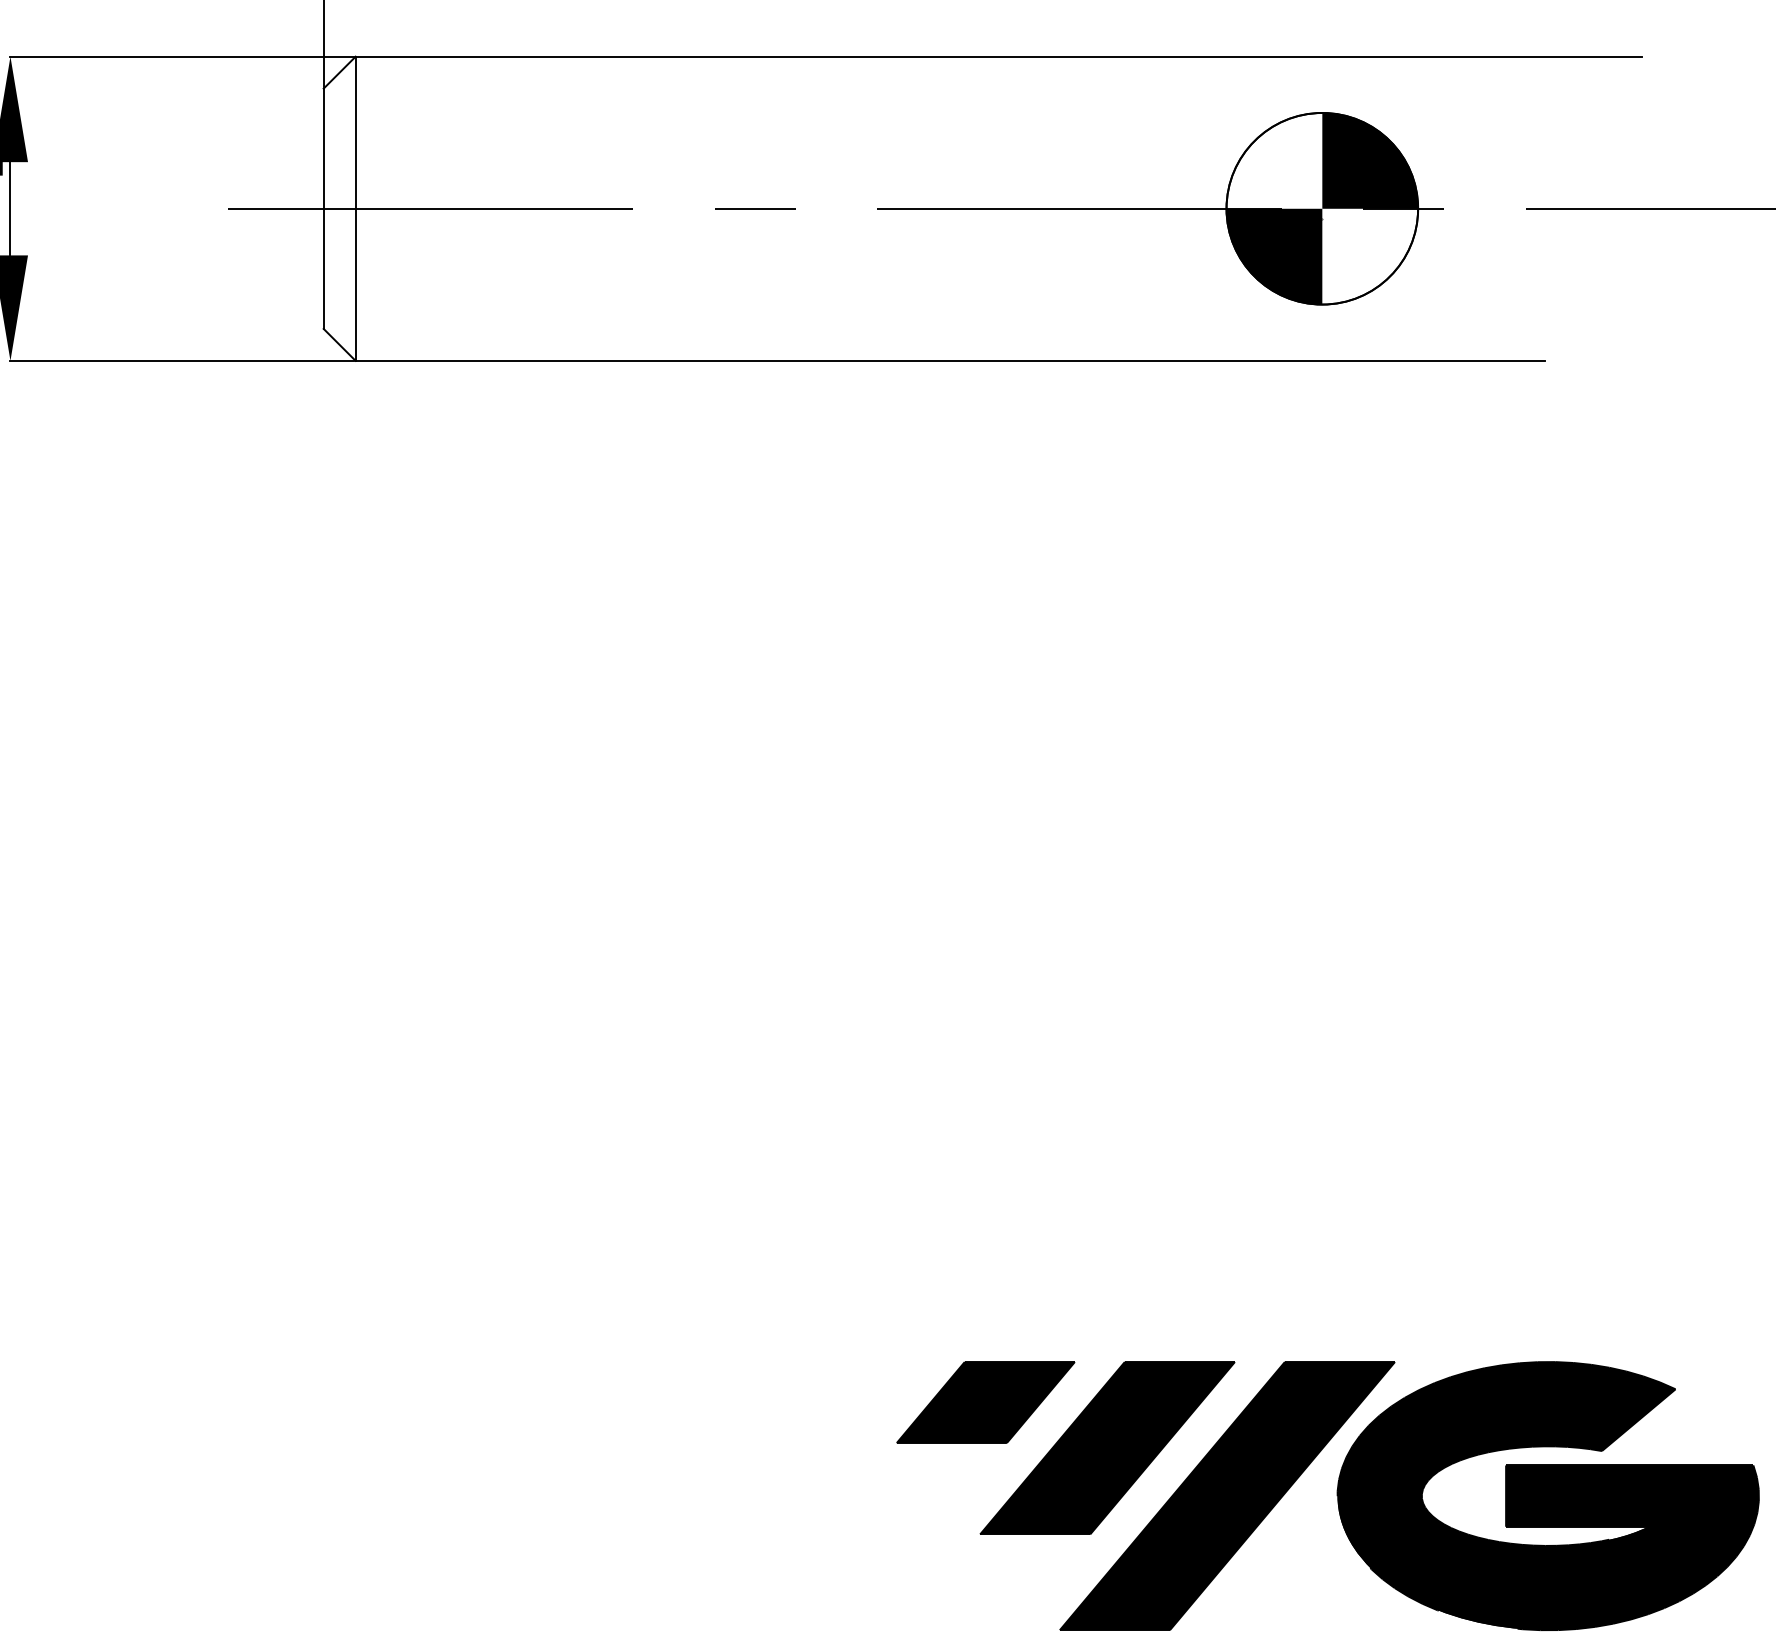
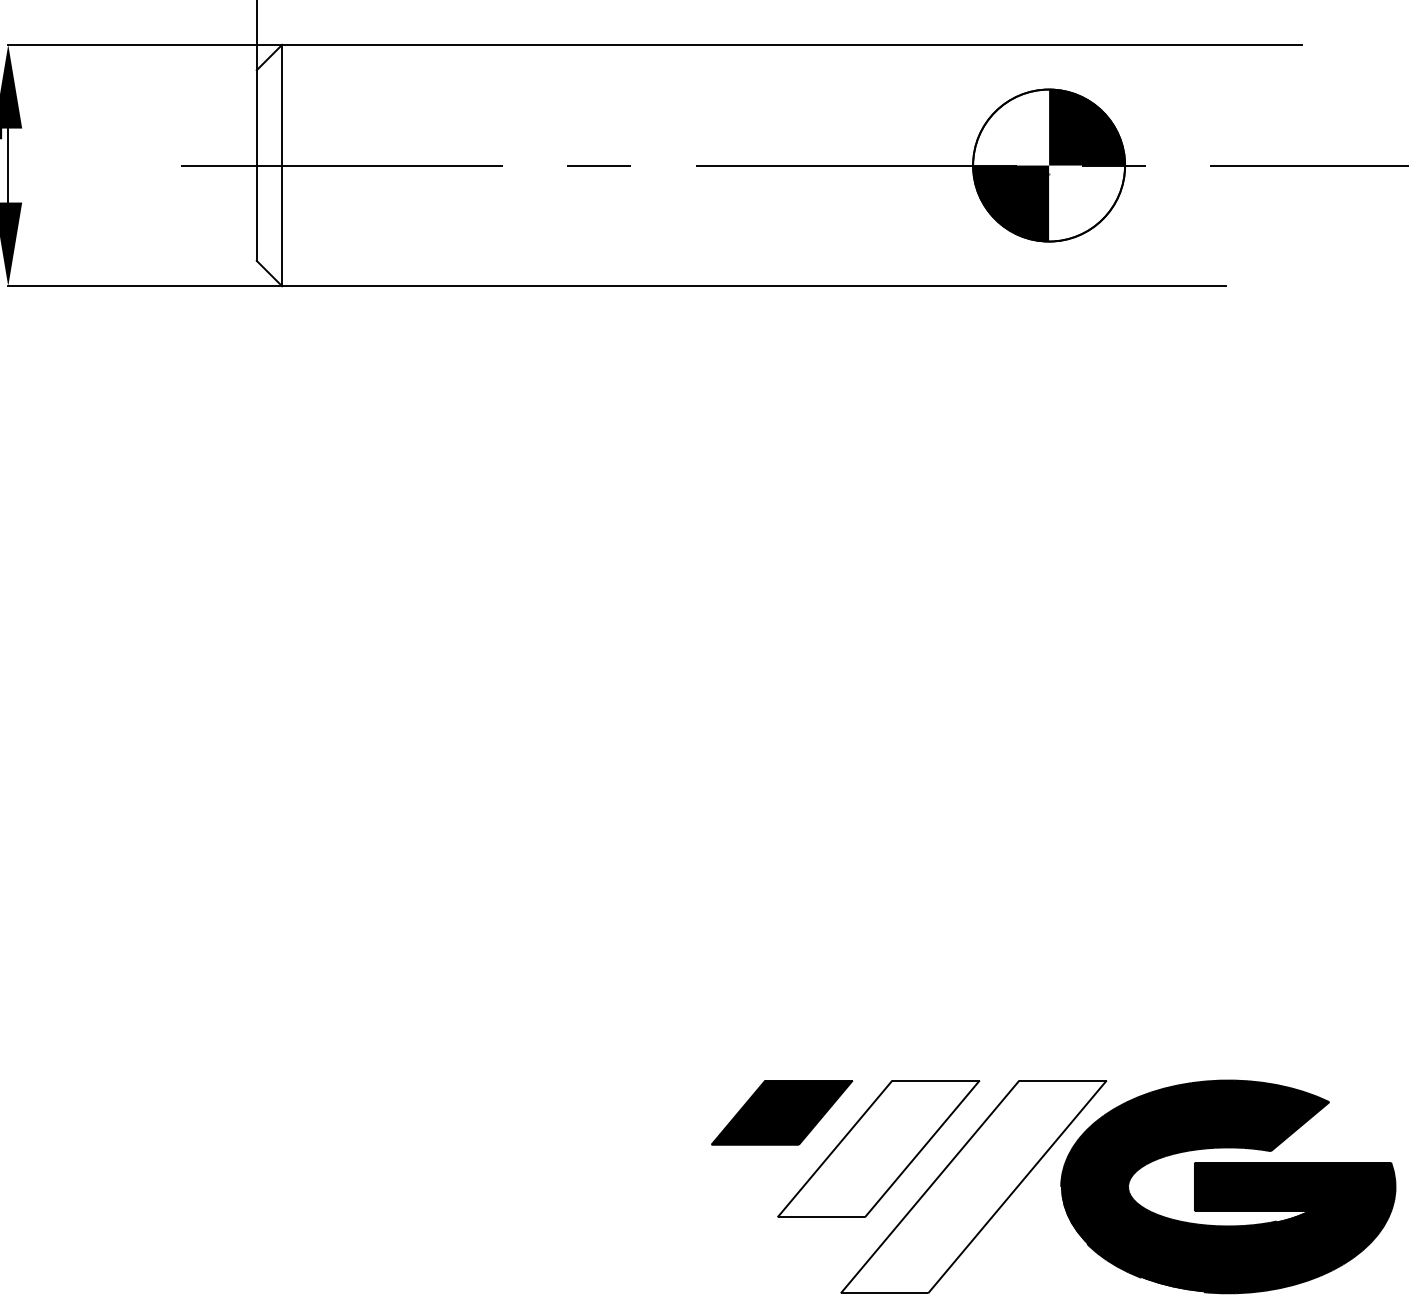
fill: (1107, 1448) -> (878, 1149), removed
fill: (1226, 1496) -> (973, 1187), removed

